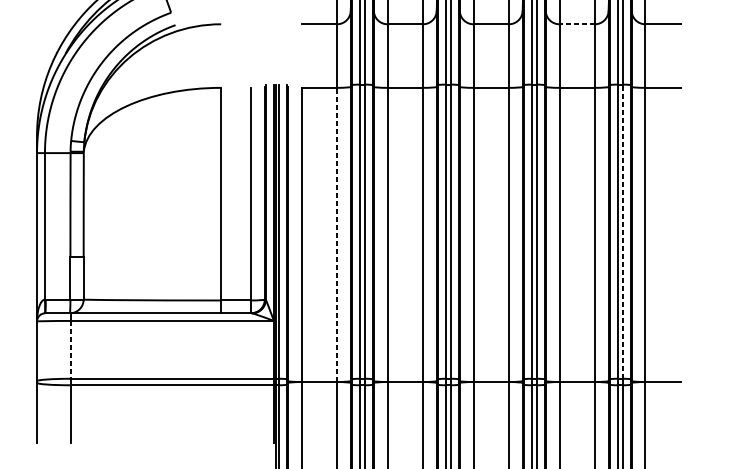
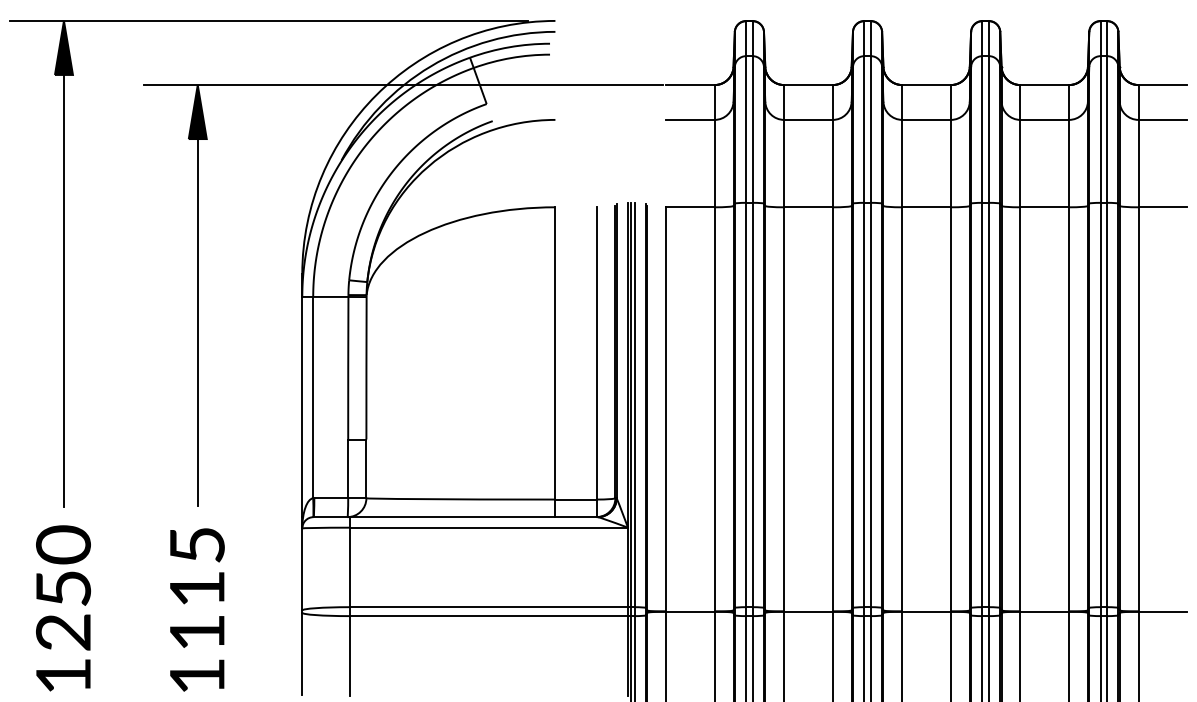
line: (576, 23) -> (1044, 119), dashed -> solid
line: (622, 231) -> (1107, 404), dashed -> solid
line: (336, 234) -> (714, 408), dashed -> solid
line: (71, 349) -> (349, 567), dashed -> solid

